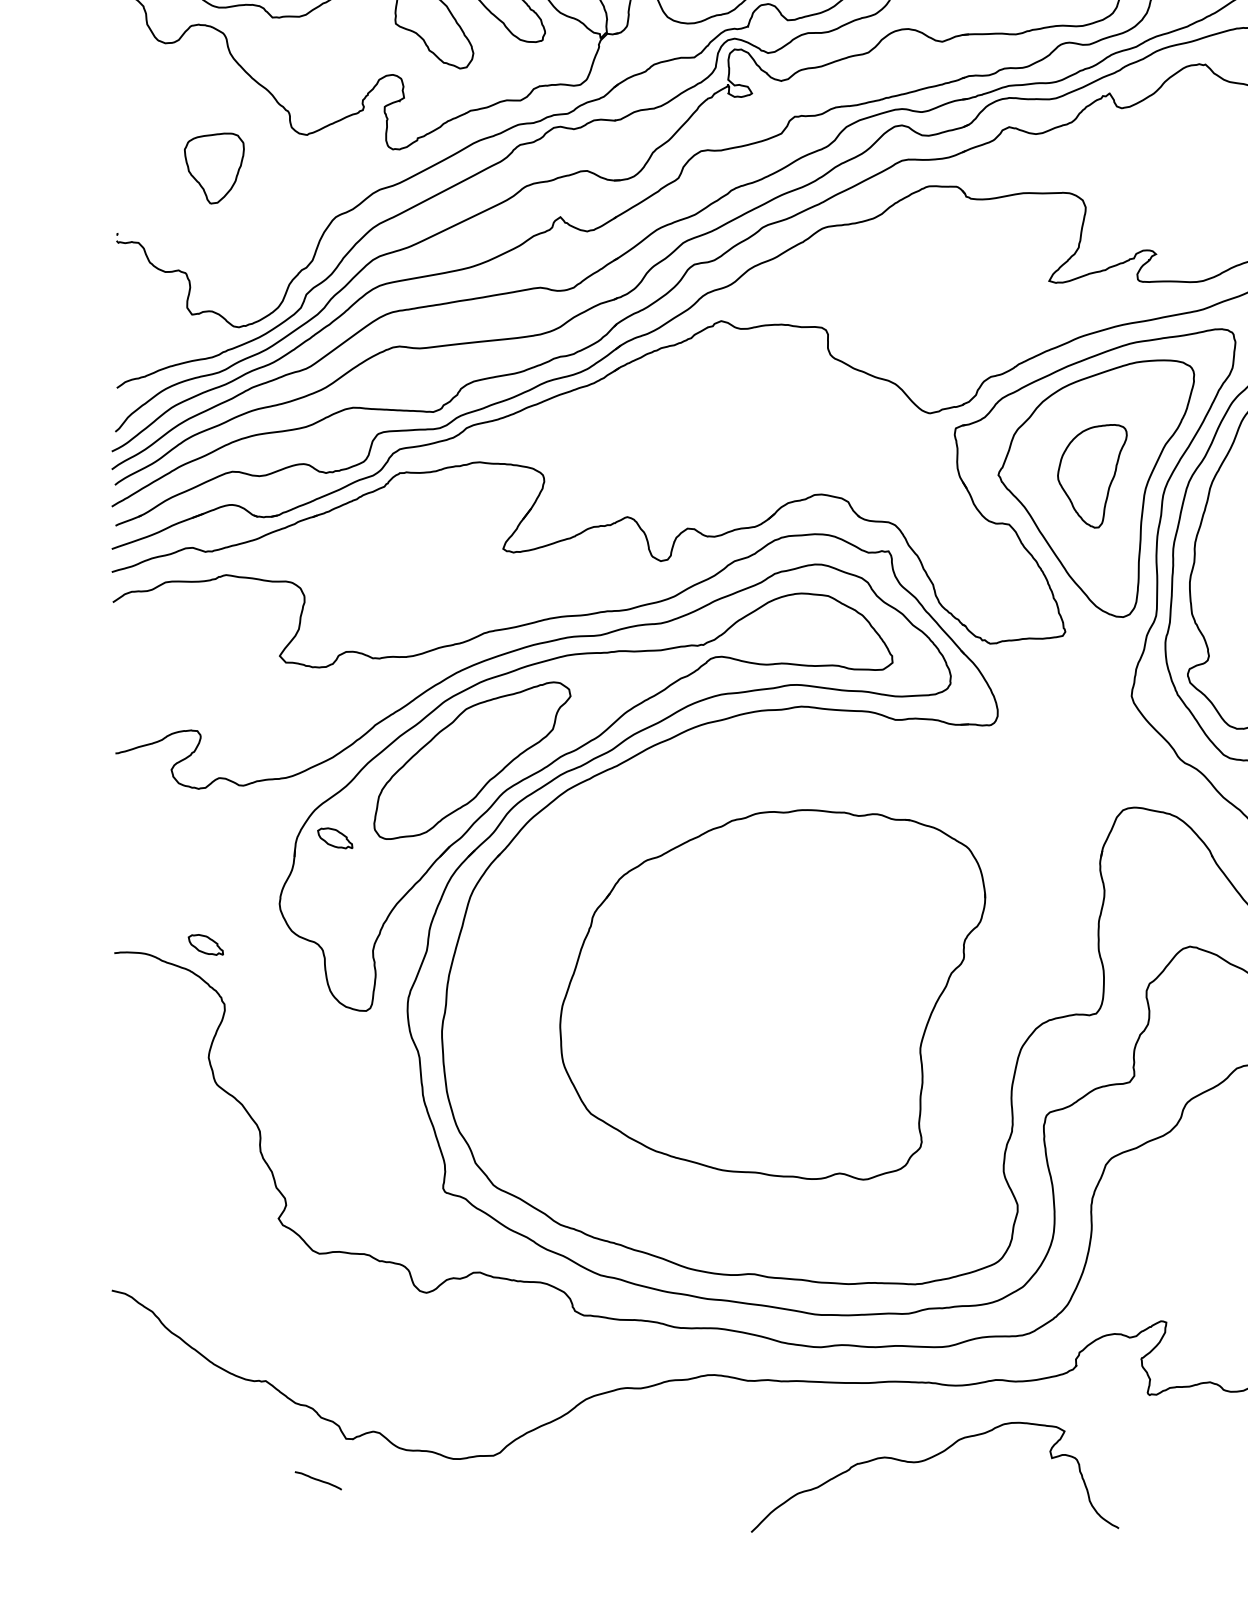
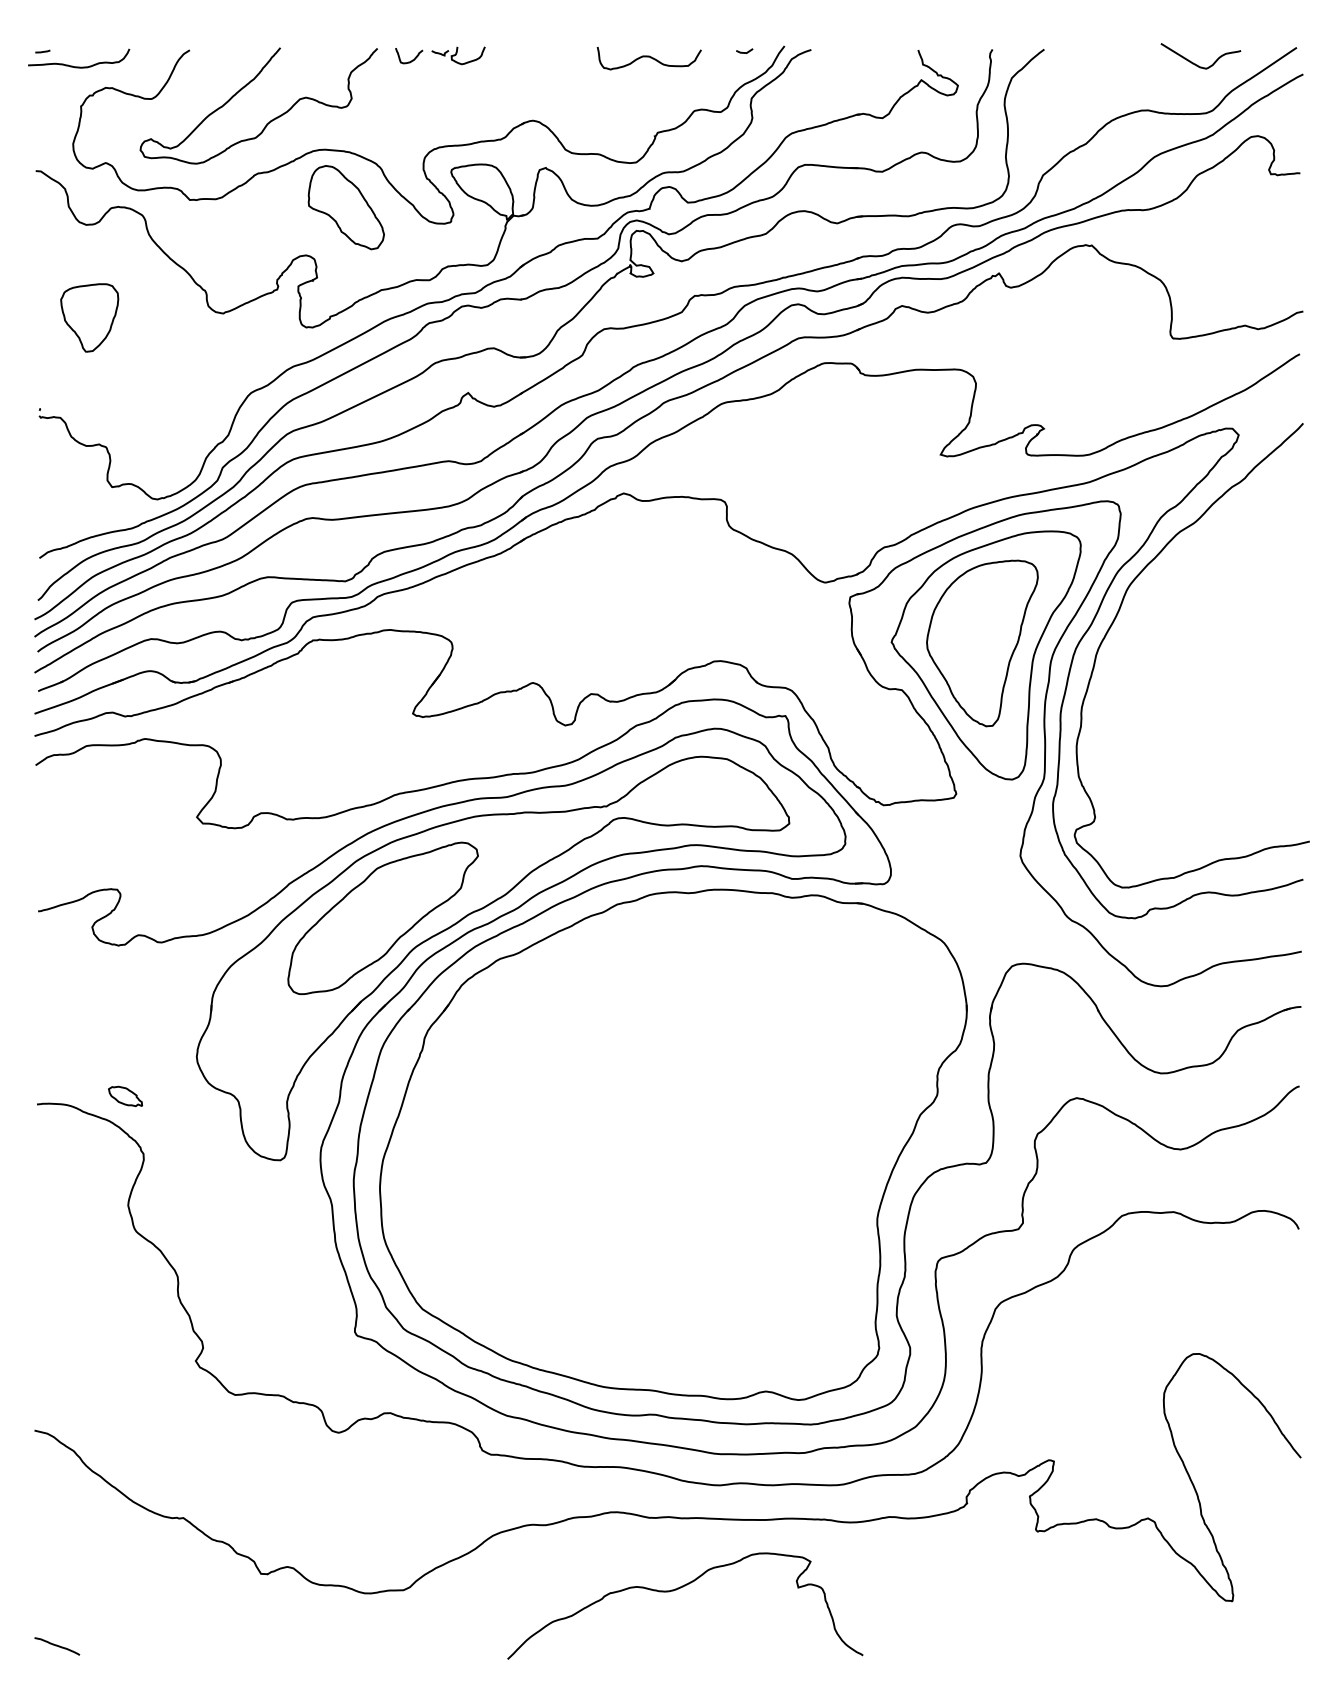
part: (214, 168) -> (89, 317), moved
part: (1092, 476) -> (982, 643), size x1.67
part: (335, 838) -> (250, 993), removed
part: (772, 994) -> (673, 1144), size x1.43
curve: (931, 1459) -> (681, 1588), moved
line: (318, 1480) -> (57, 1646), moved

